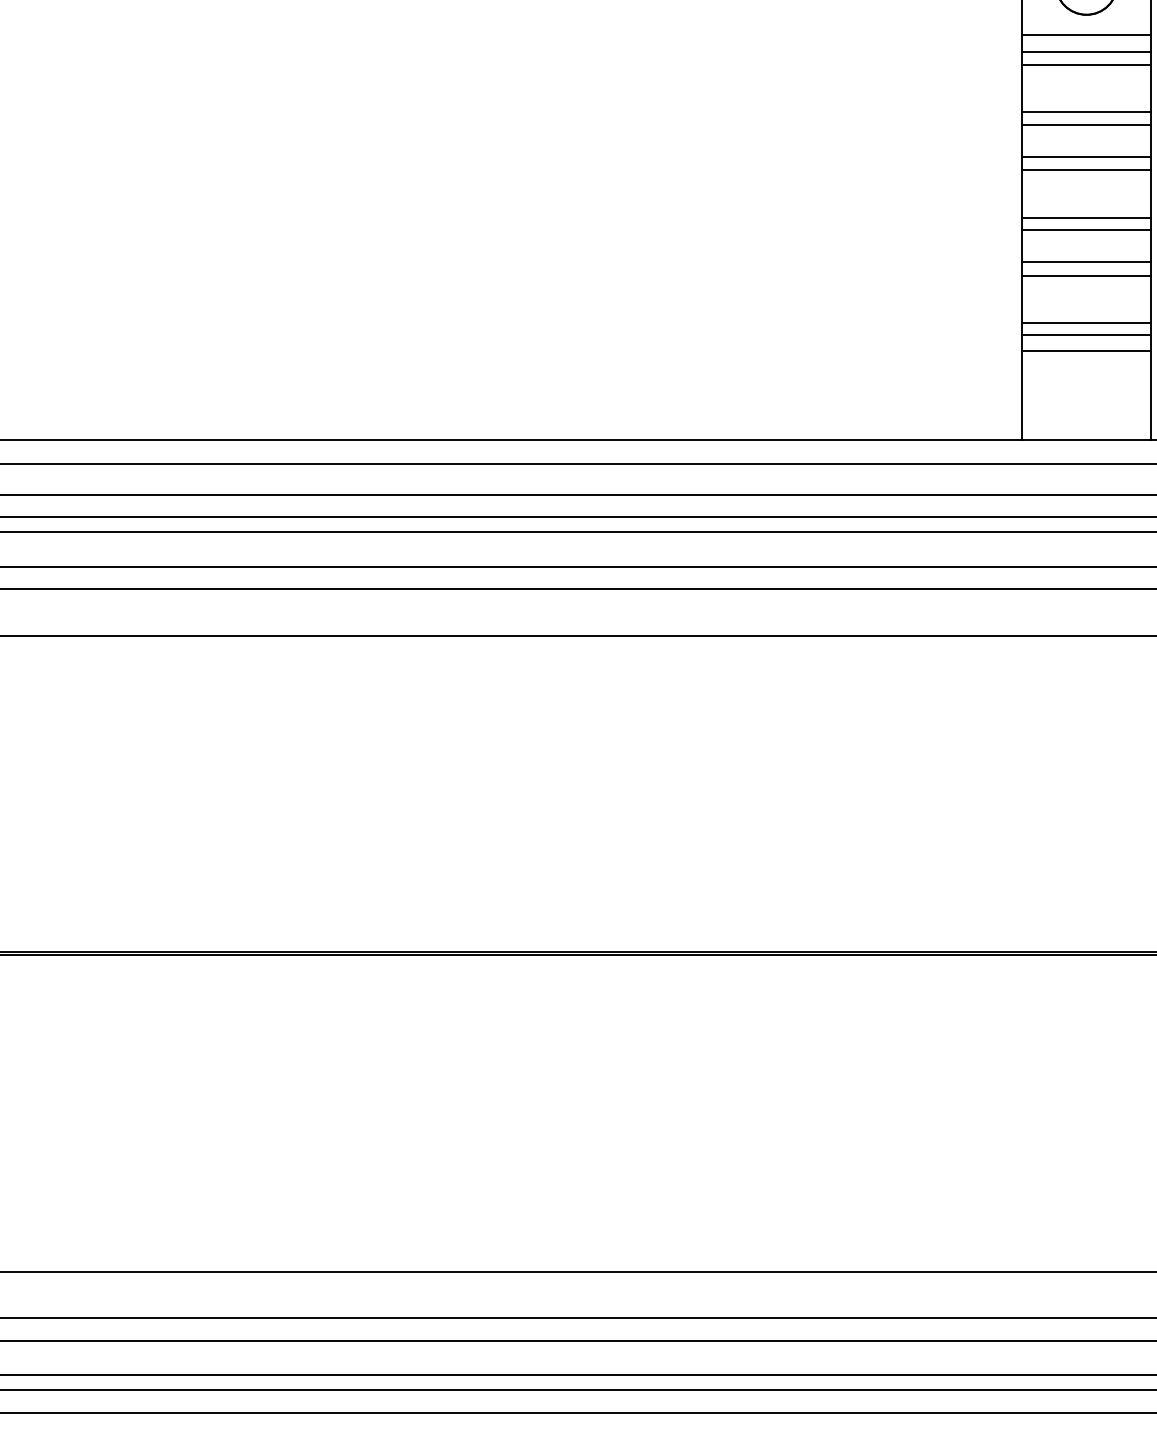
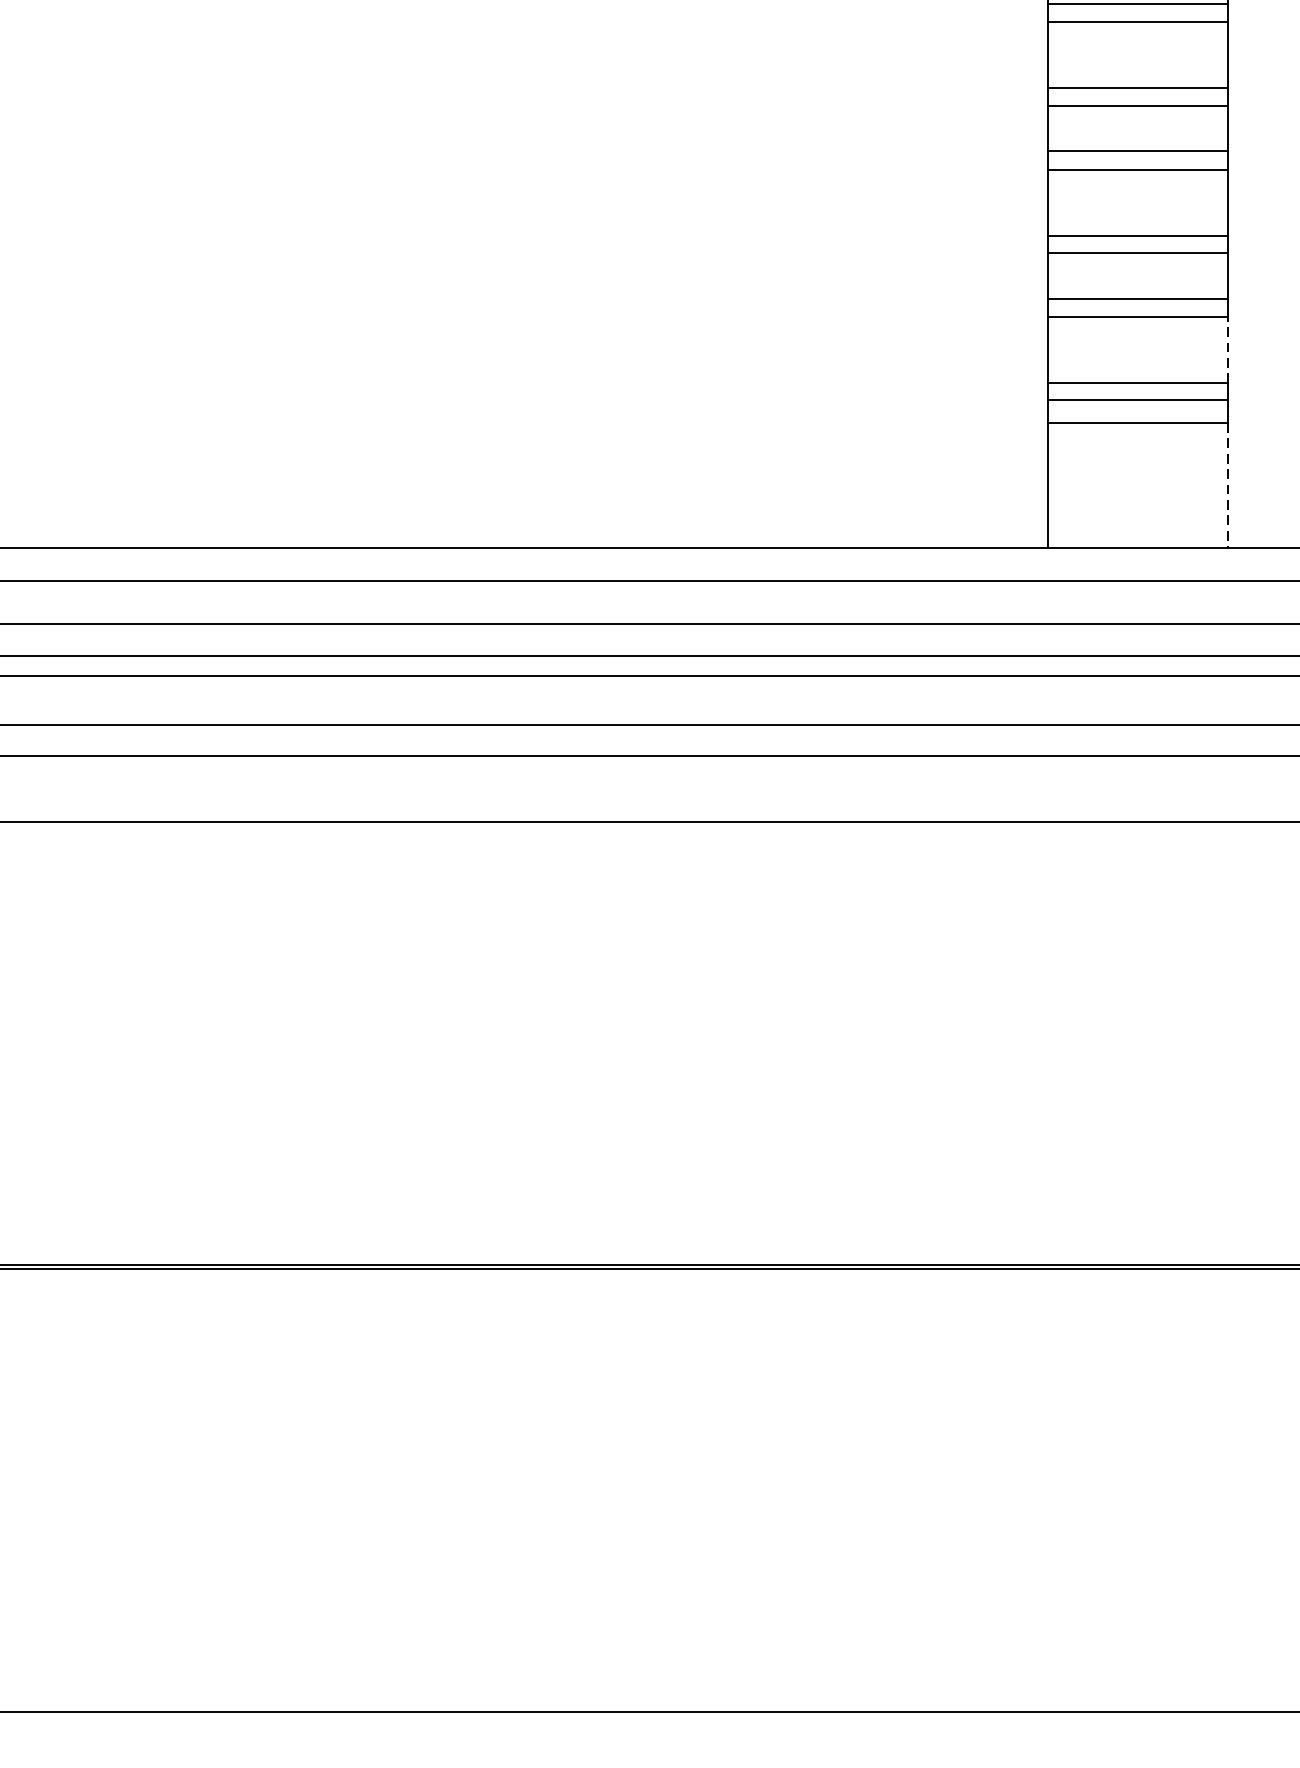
line: (1150, 299) -> (1227, 350), solid -> dashed
line: (1150, 395) -> (1227, 485), solid -> dashed

